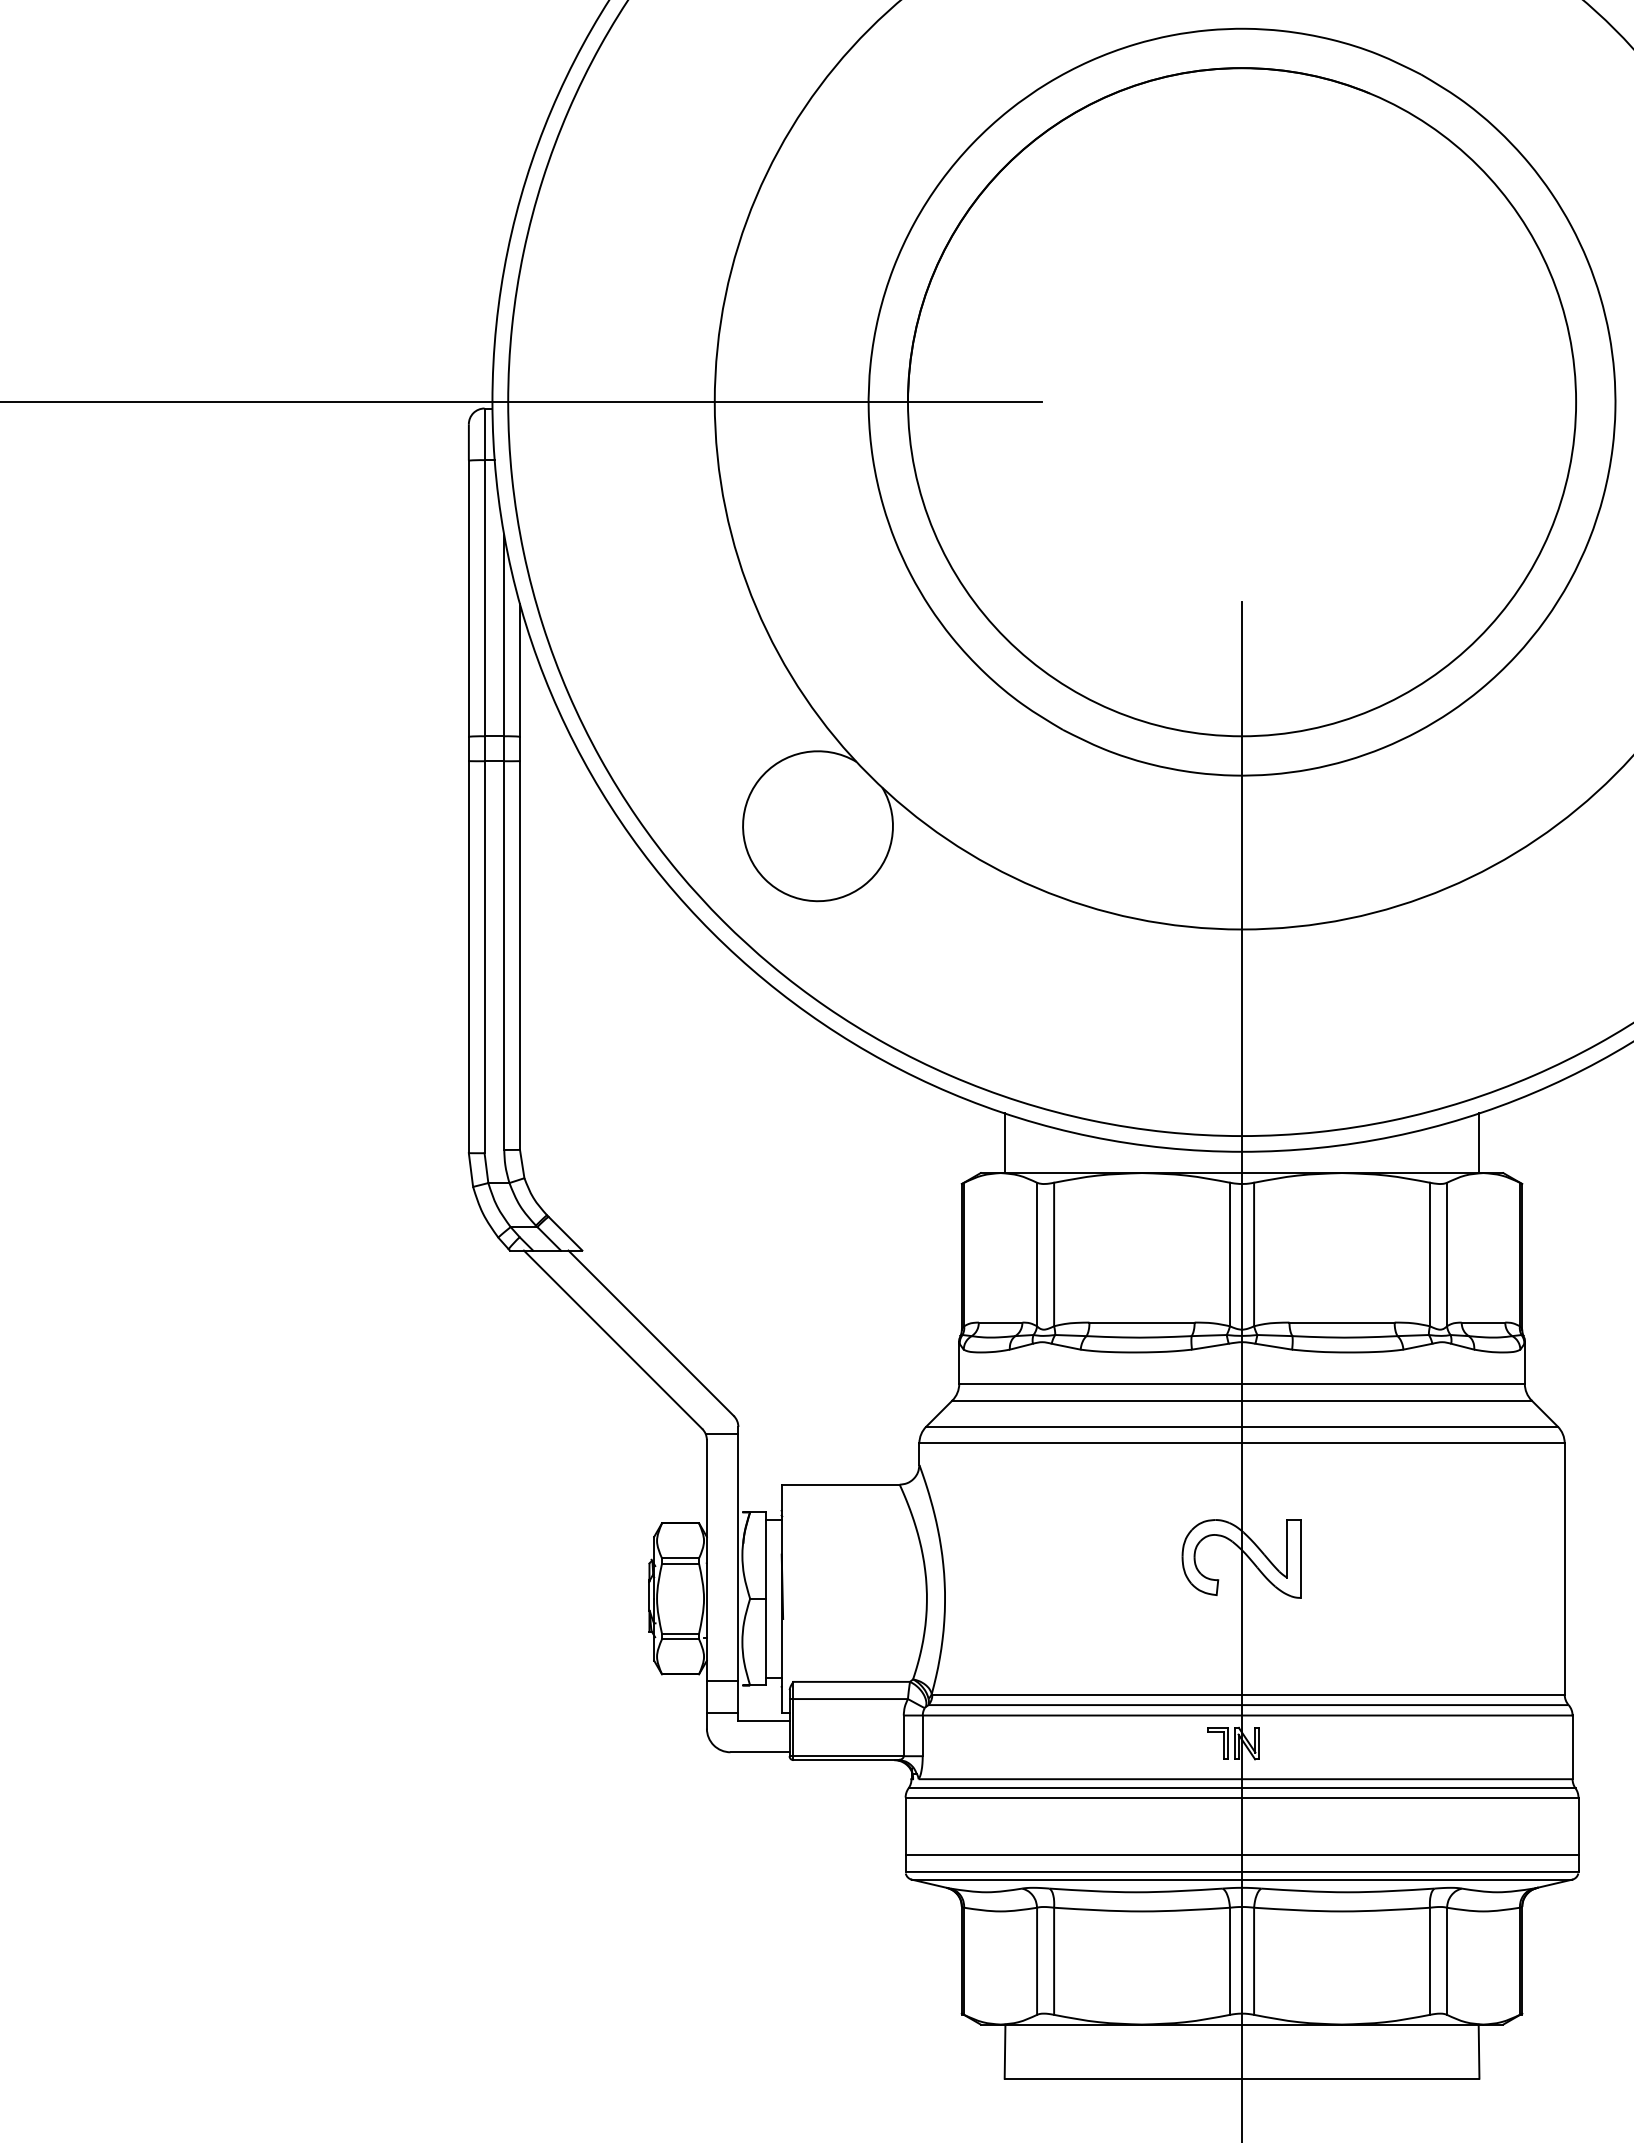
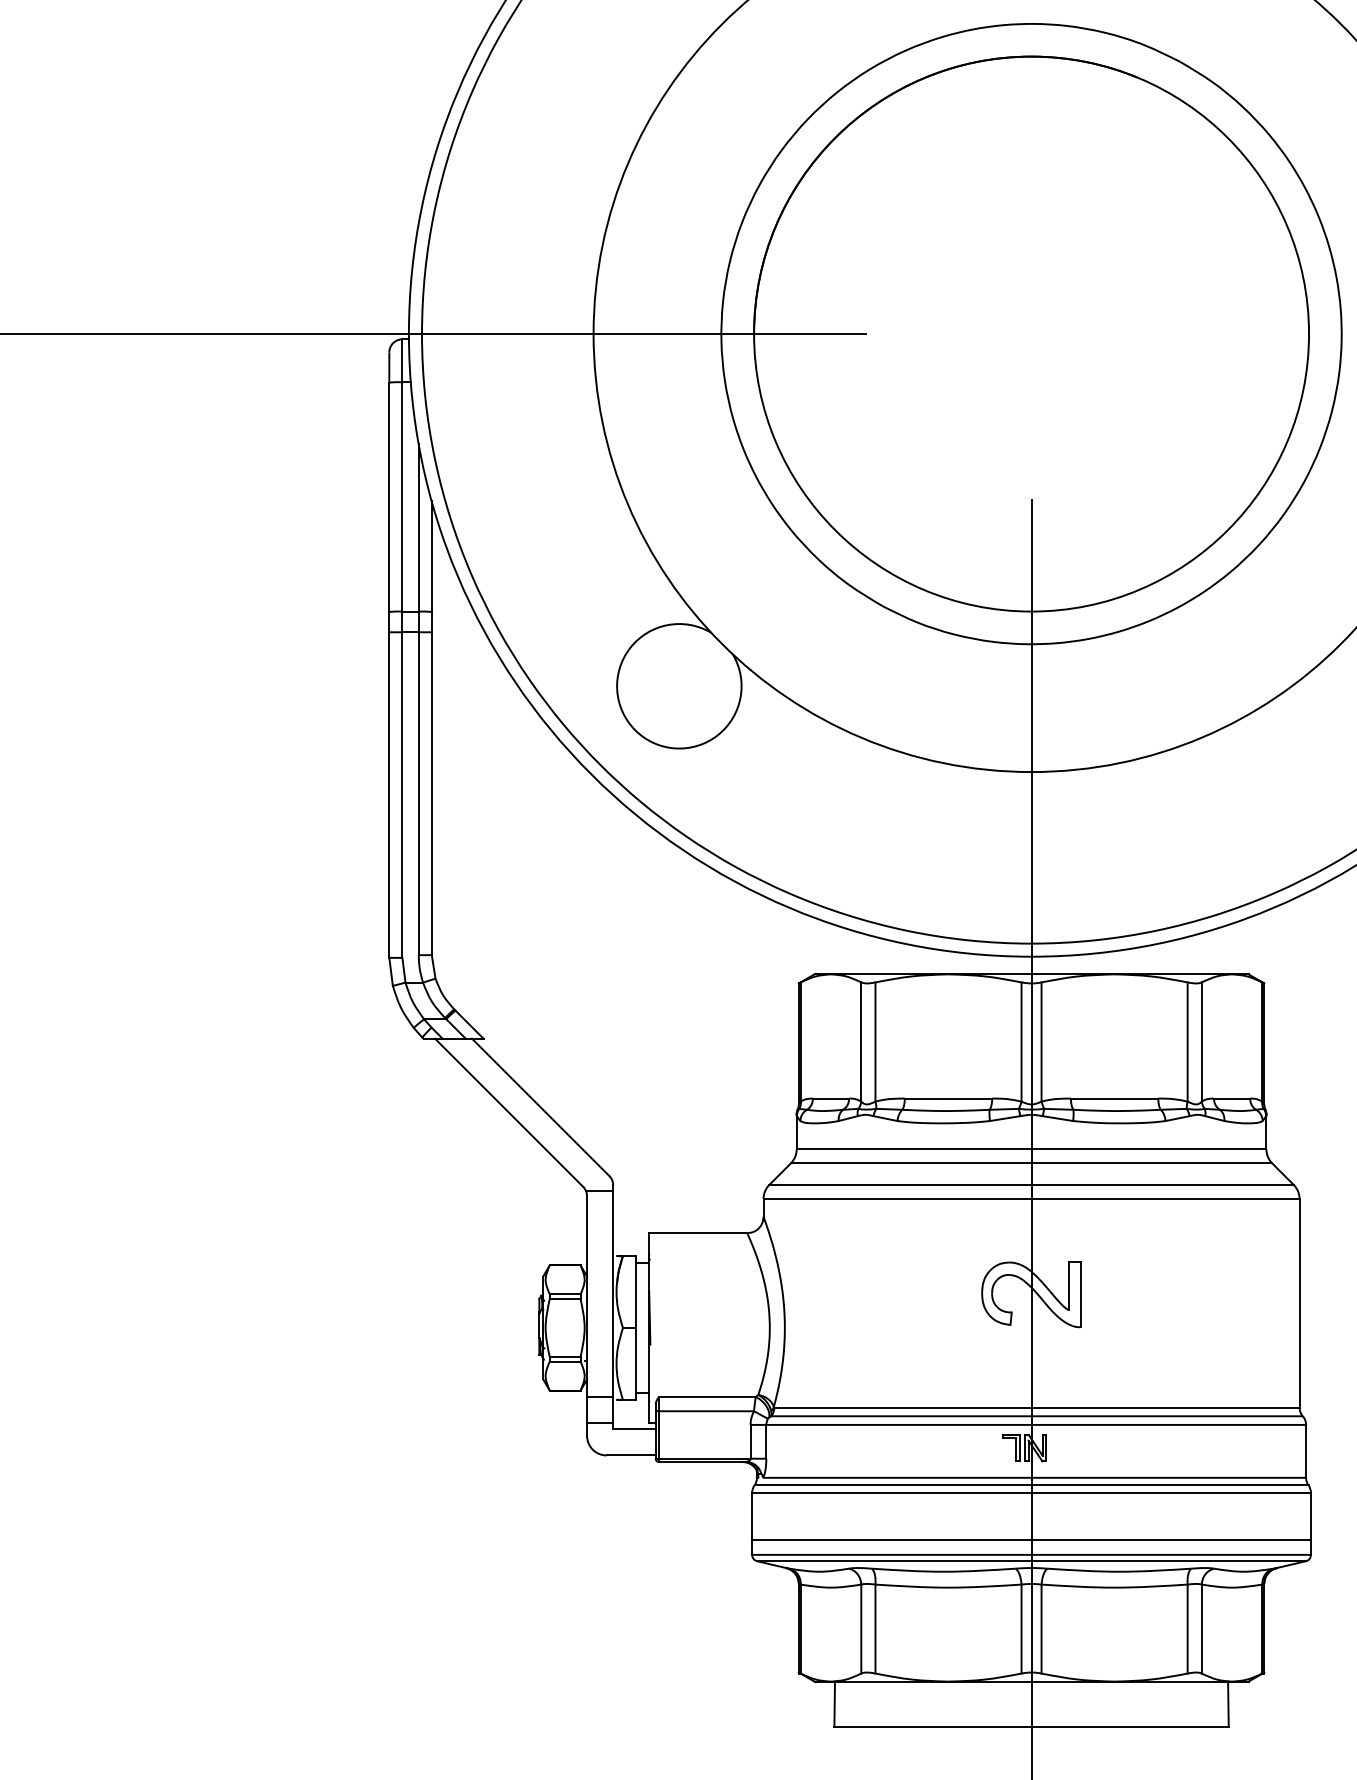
line: (1004, 1143) -> (834, 949), removed
line: (1479, 1143) -> (1228, 949), removed

